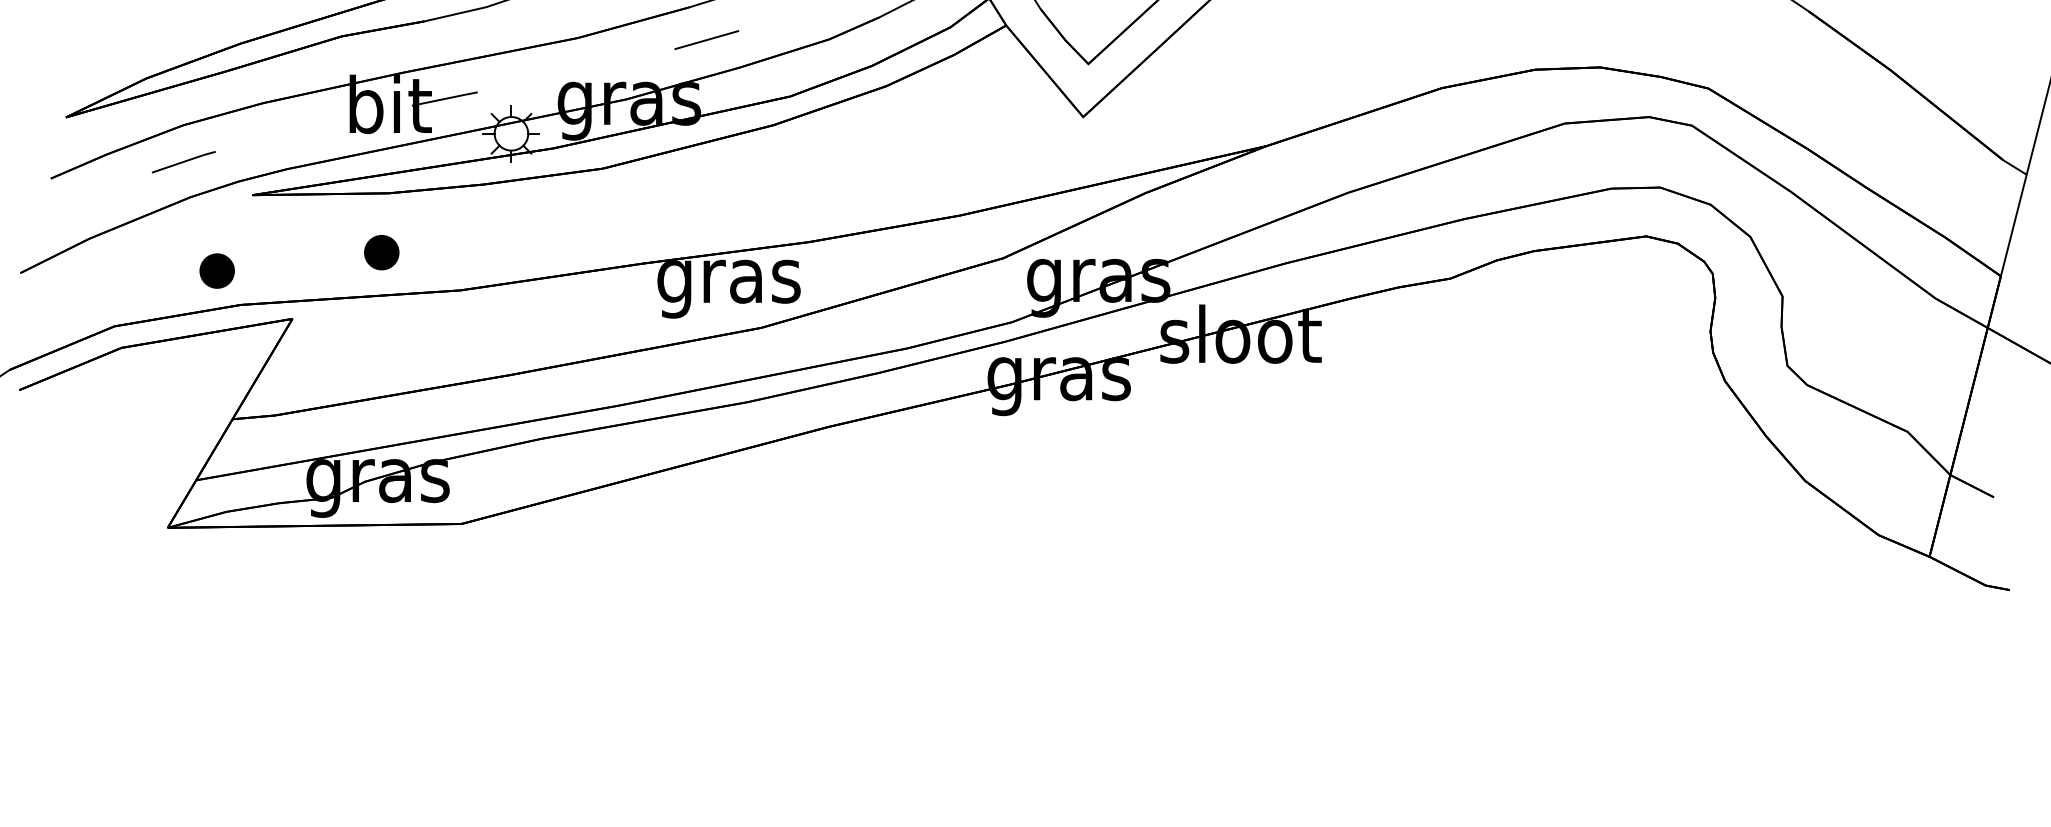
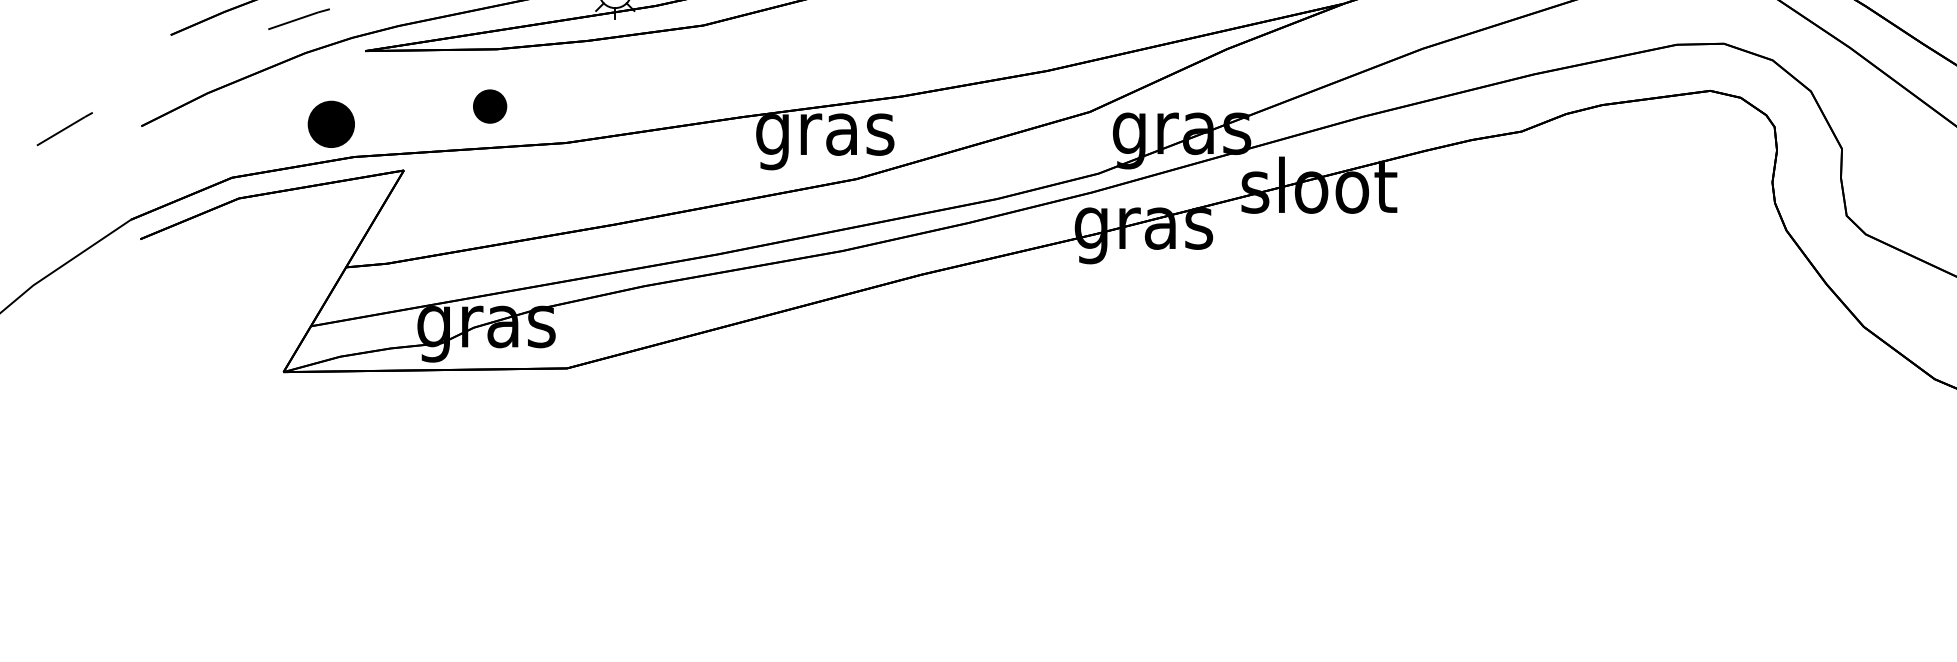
part: (216, 270) -> (330, 123), size x1.4

